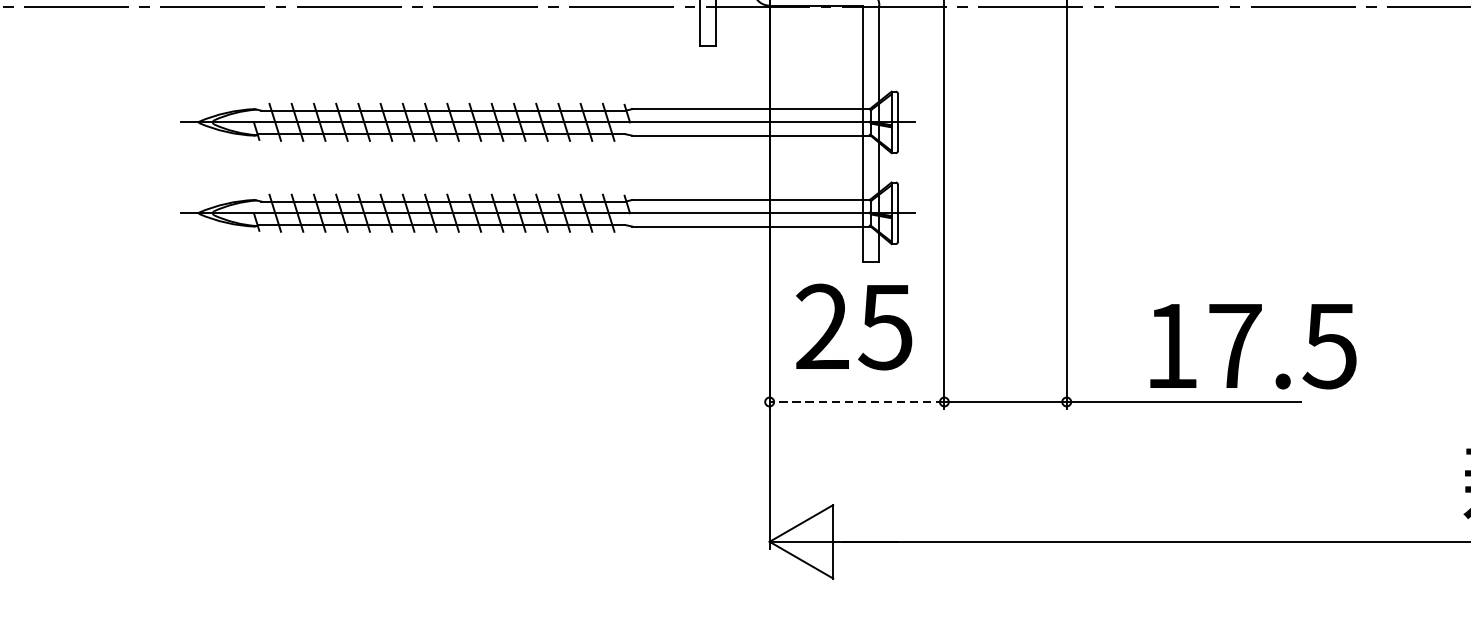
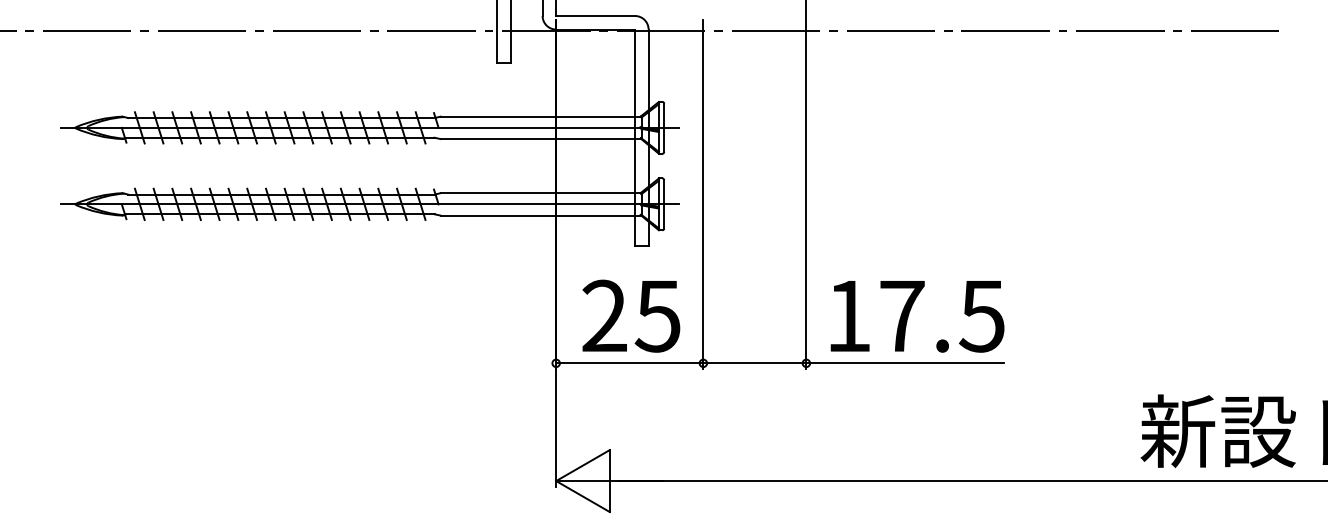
text: (854, 326) -> (631, 315), moved
text: (1253, 346) -> (917, 316), moved
line: (856, 402) -> (629, 363), dashed -> solid

